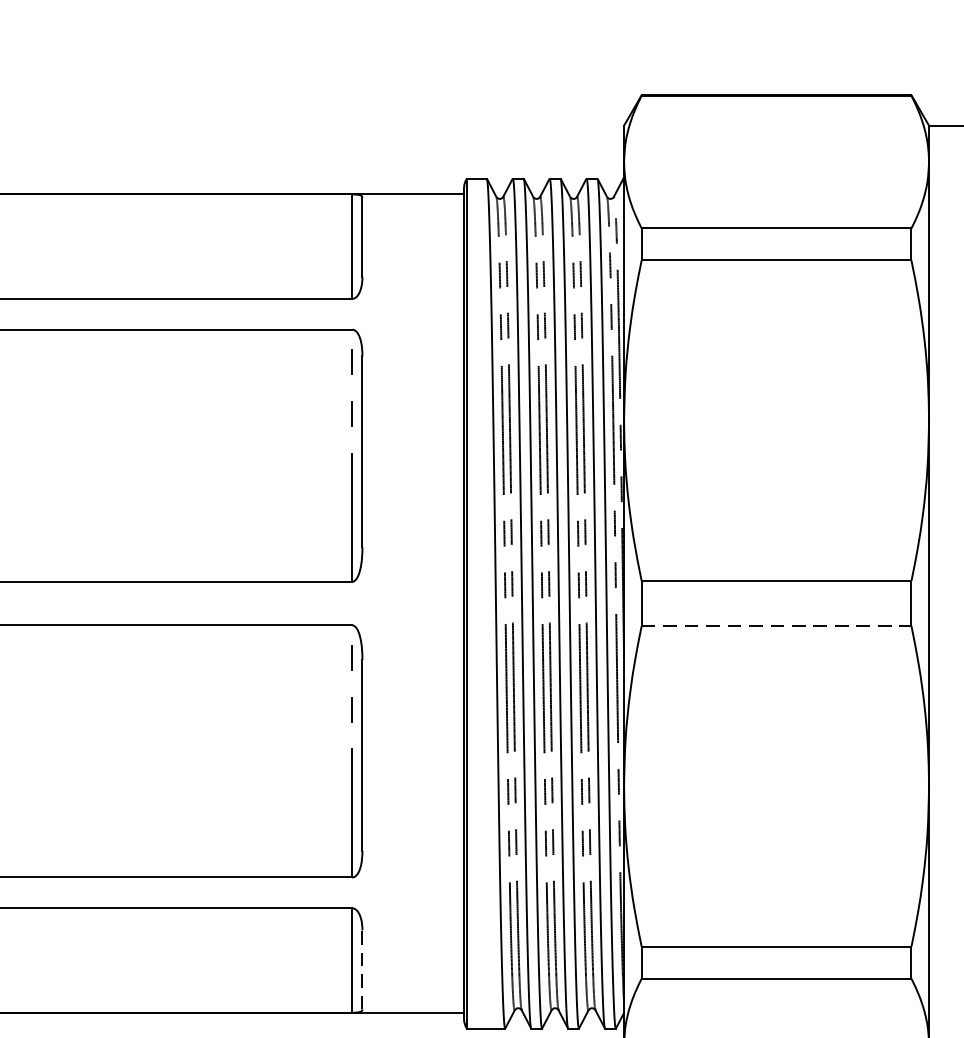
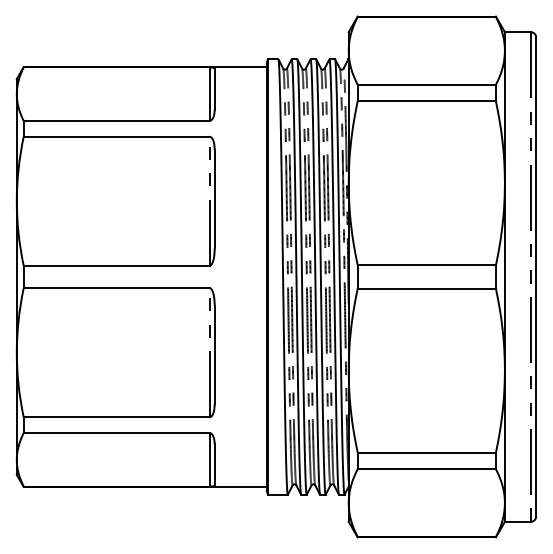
line: (777, 626) -> (427, 288), dashed -> solid
line: (362, 969) -> (214, 464), dashed -> solid

